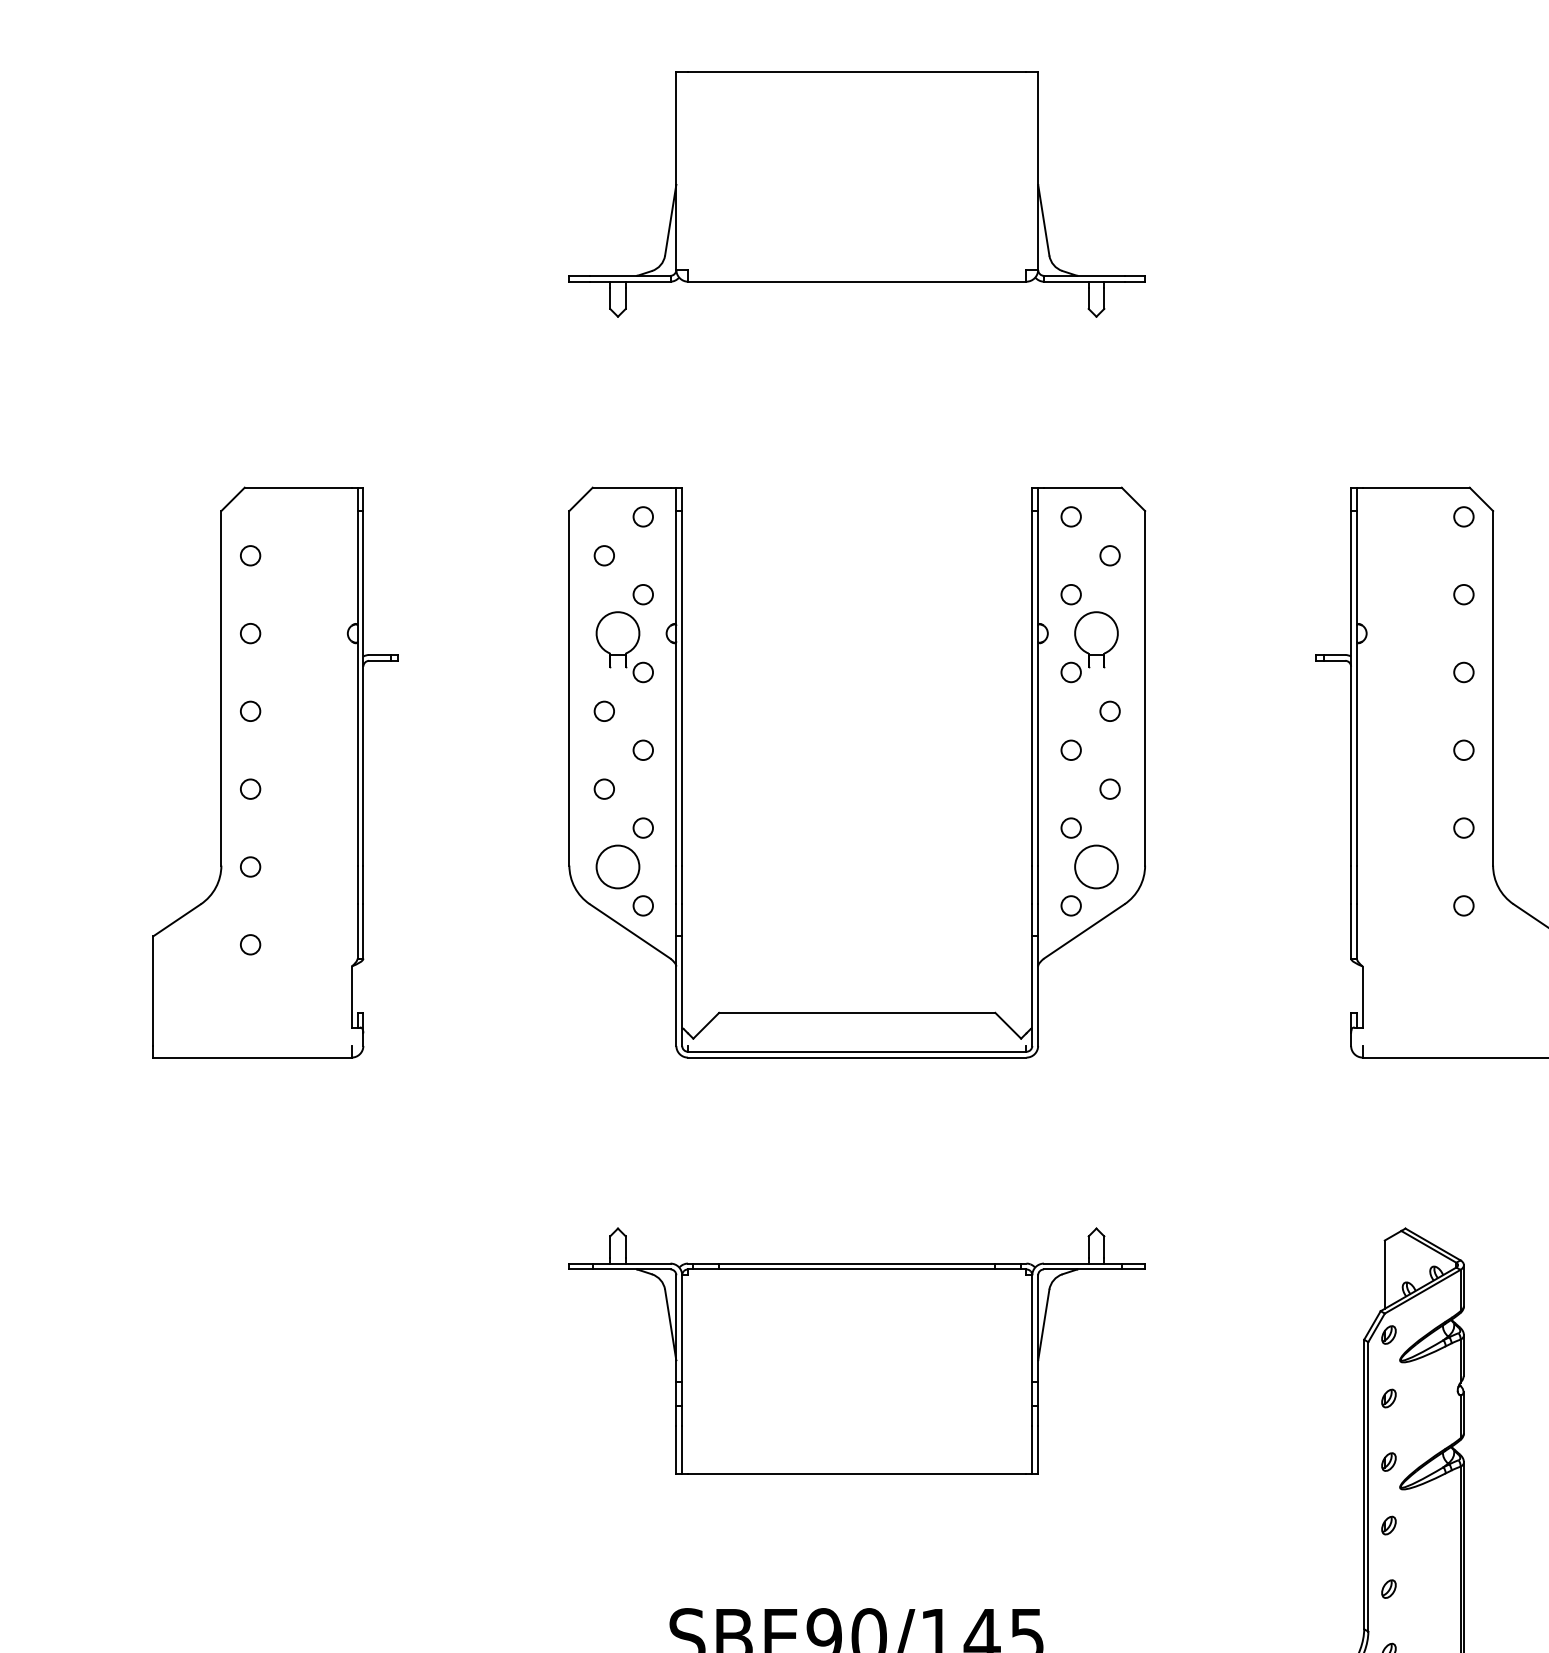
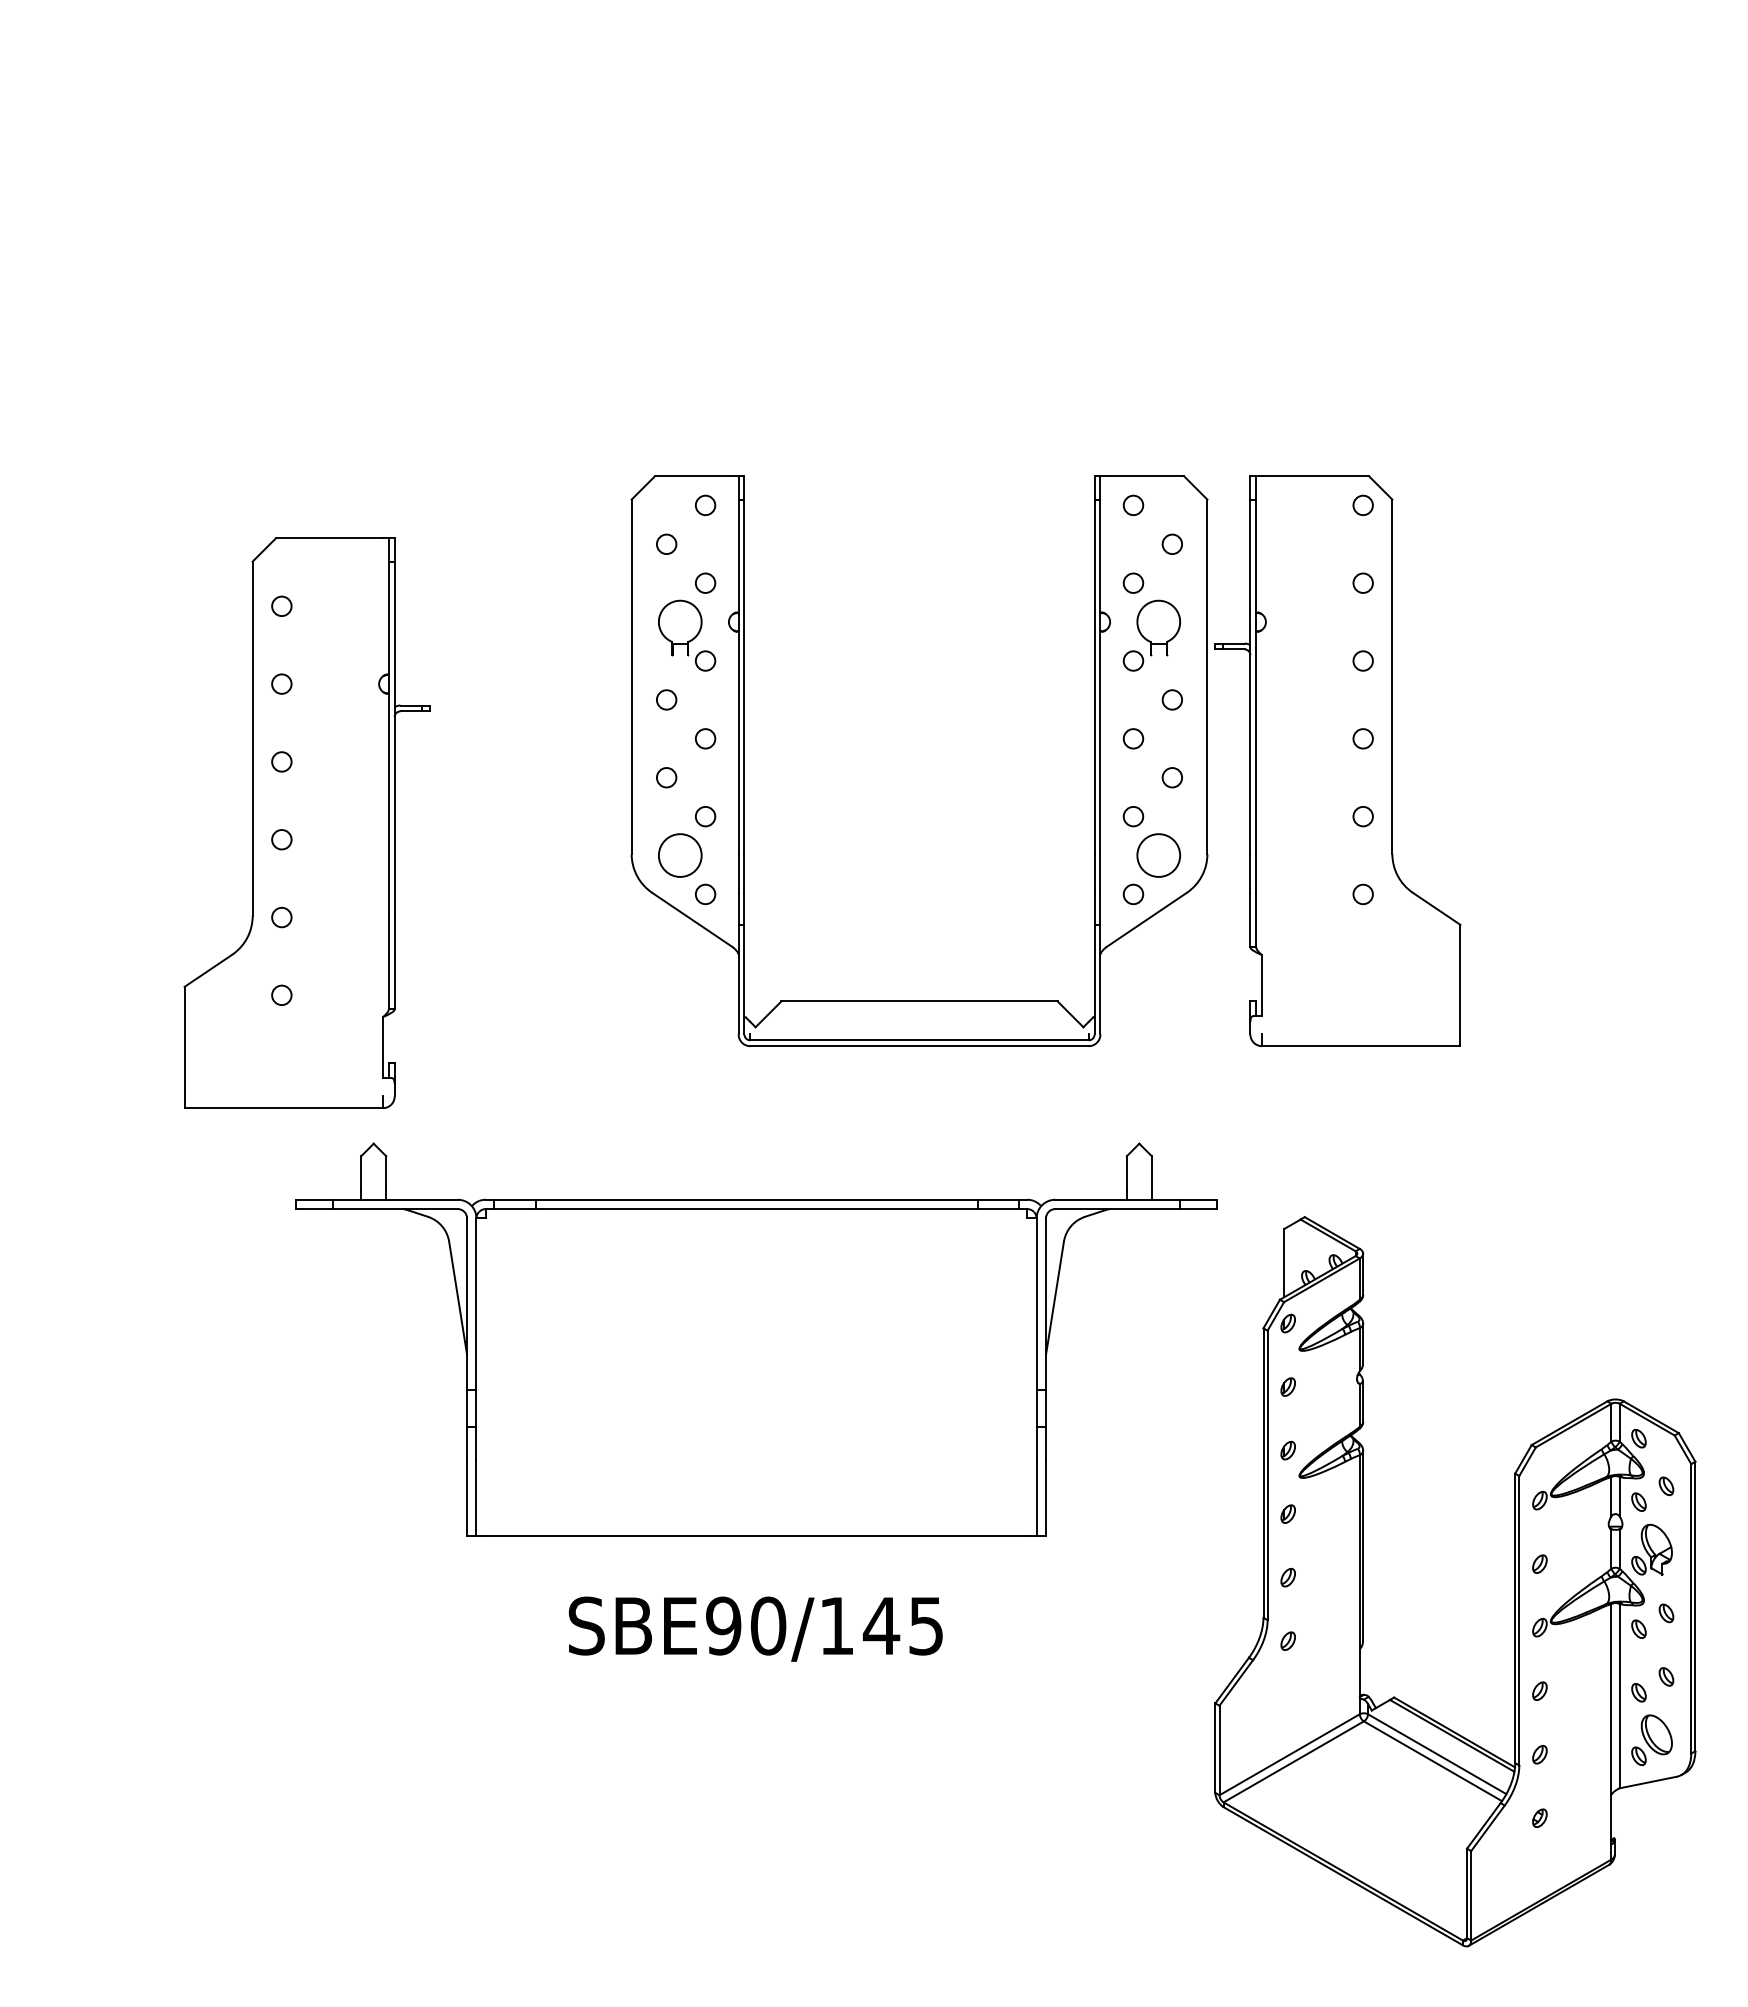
part: (857, 193) -> (756, 182), removed
part: (275, 771) -> (306, 822), moved
part: (682, 771) -> (744, 760), moved
part: (857, 1350) -> (756, 1339), size x1.6

